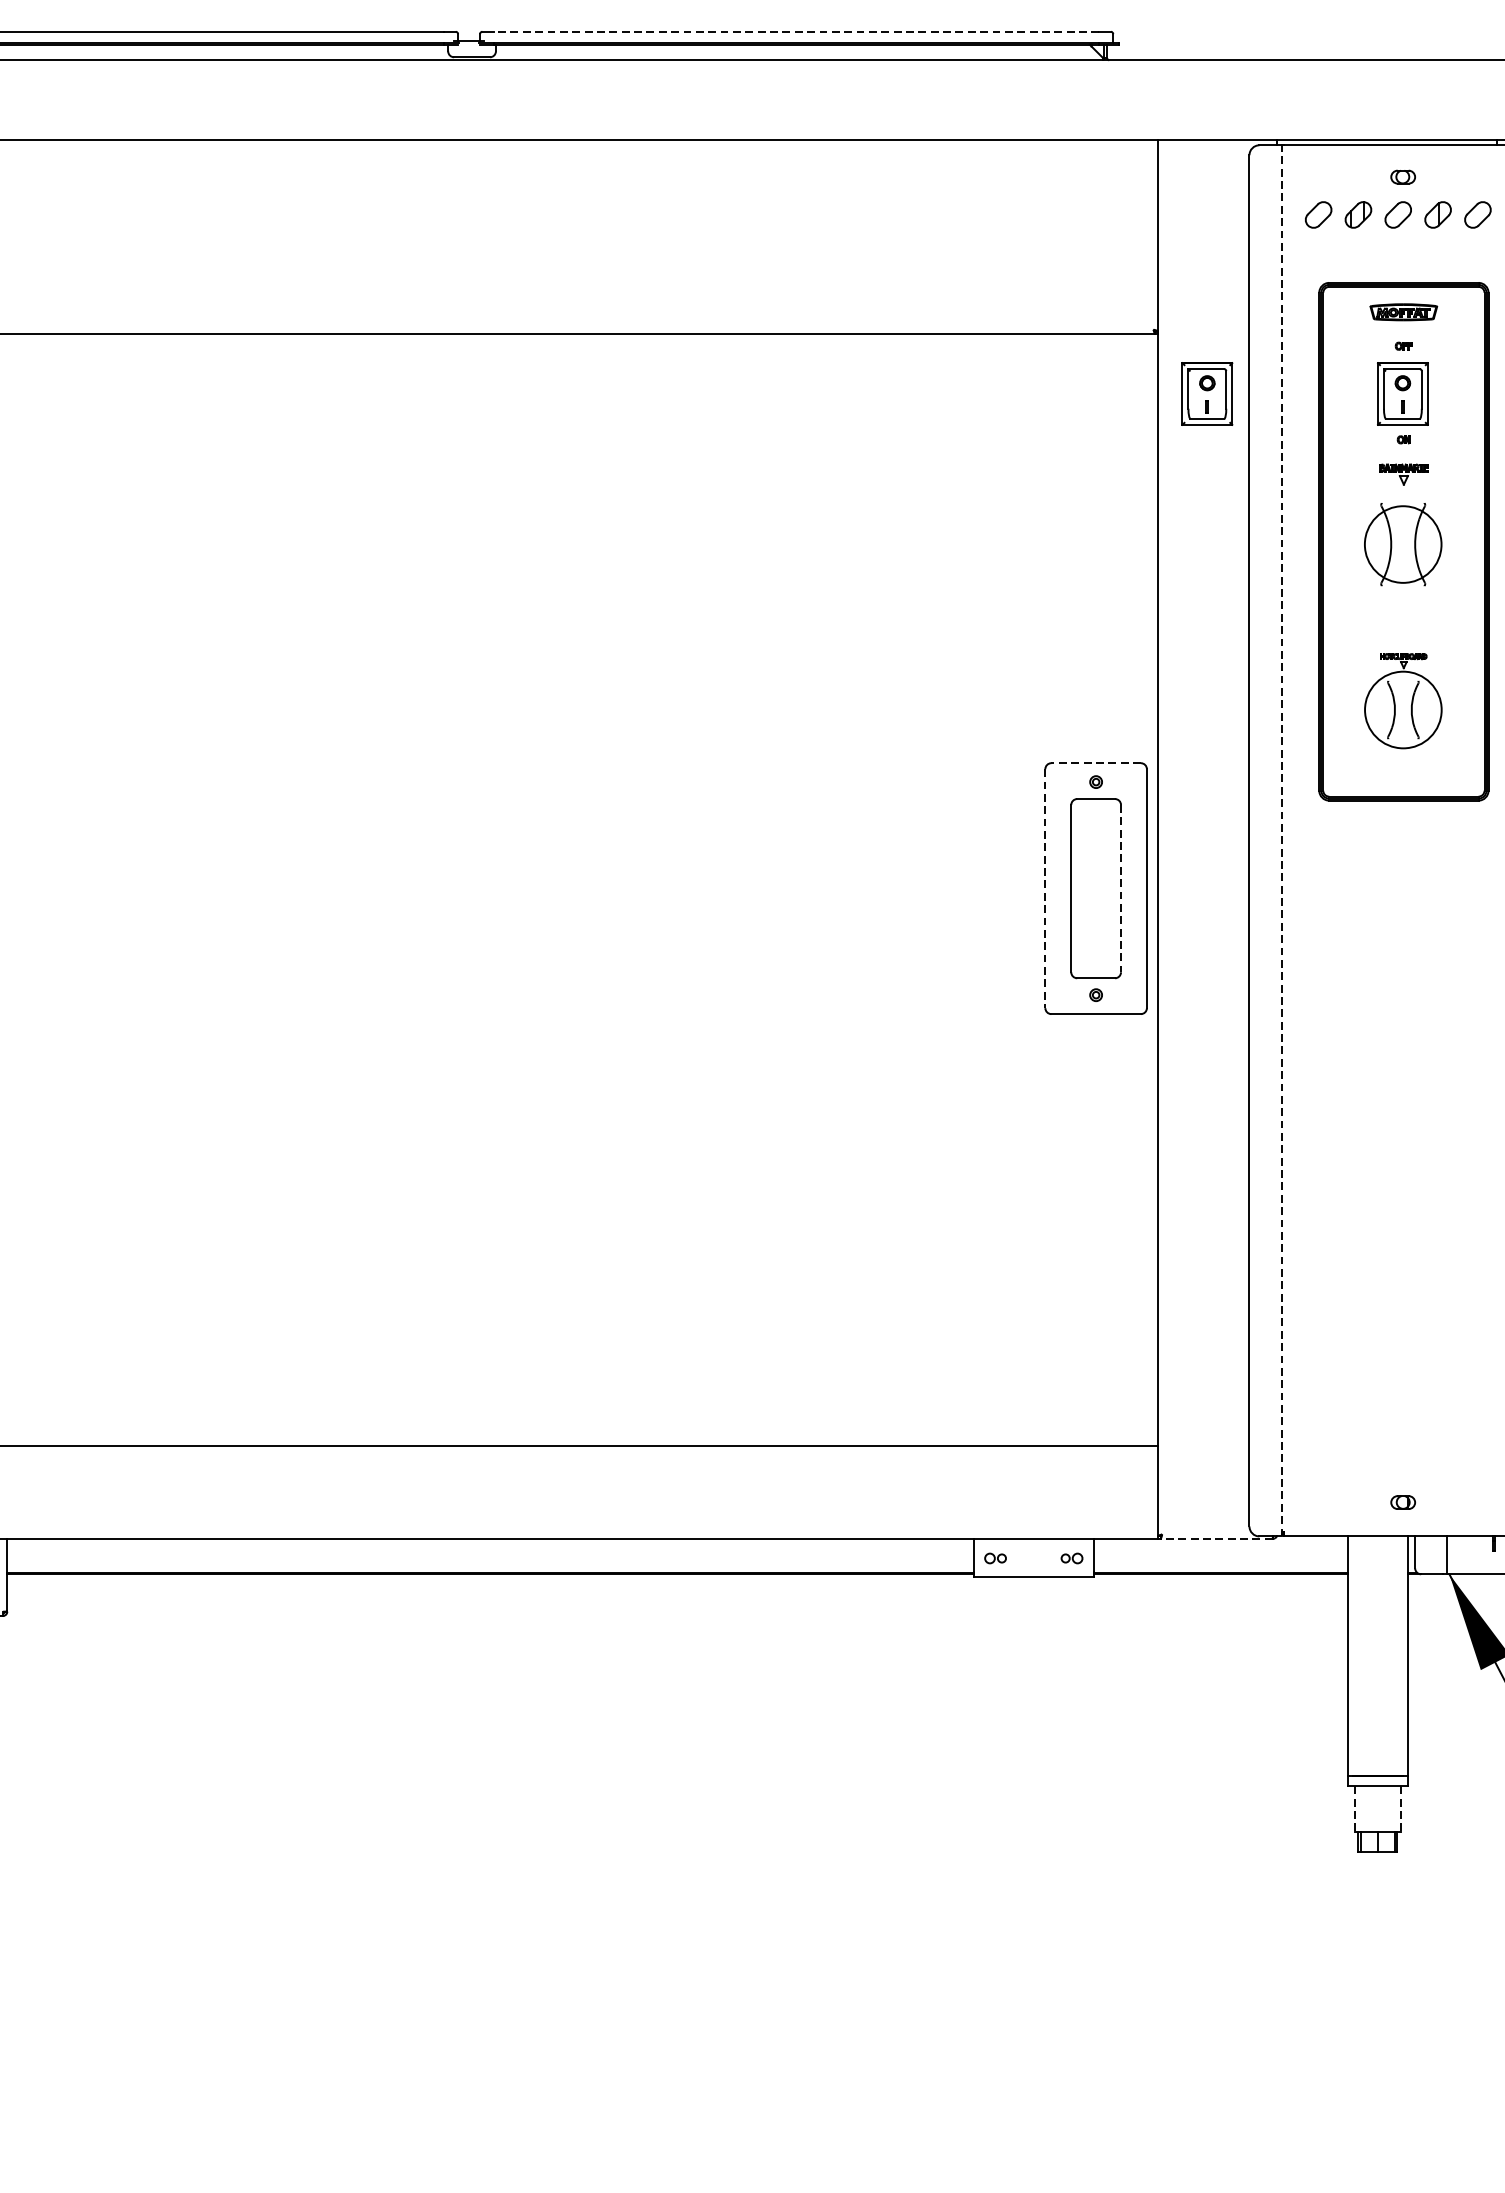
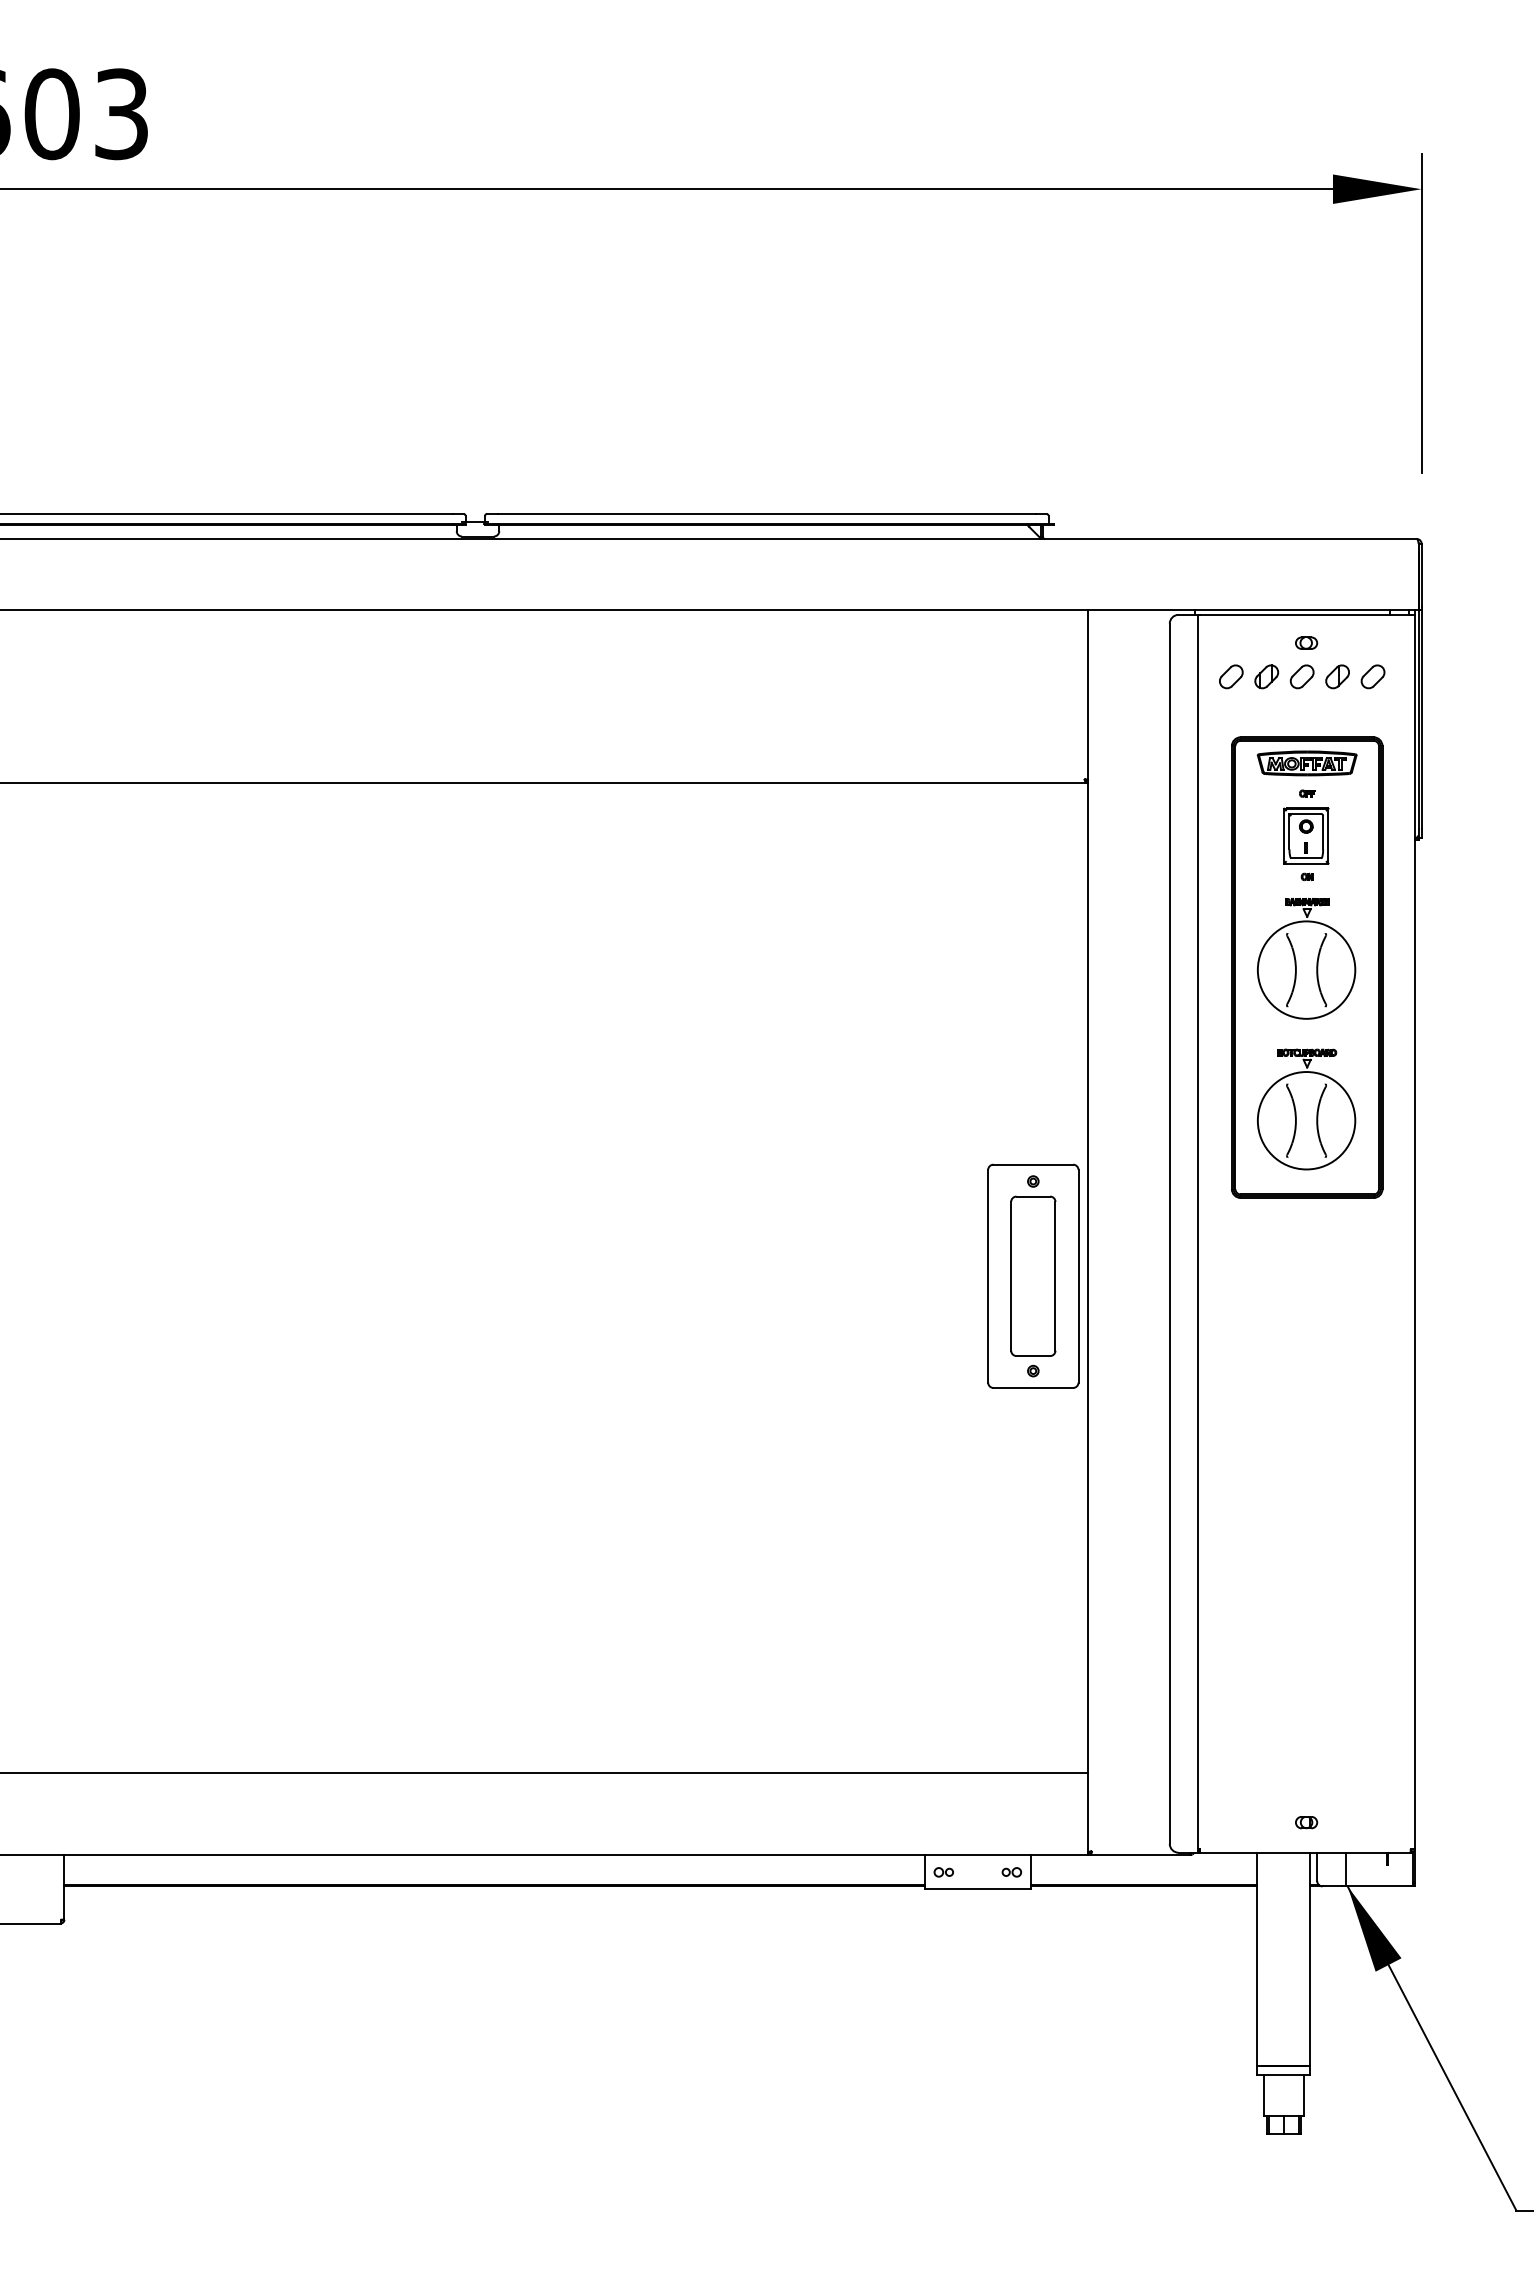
line: (796, 31) -> (766, 513), dashed -> solid
part: (1403, 312) -> (1306, 763), size x1.67
part: (1207, 393) -> (1132, 835), removed
circle: (1403, 543) -> (1306, 969), size x1.43
part: (1403, 701) -> (1306, 1109), size x1.43
line: (1096, 762) -> (1033, 1164), dashed -> solid
line: (1281, 840) -> (1198, 1233), dashed -> solid
line: (1045, 888) -> (988, 1276), dashed -> solid
line: (1121, 888) -> (1055, 1276), dashed -> solid
line: (1216, 1538) -> (1140, 1854), dashed -> solid
line: (1354, 1810) -> (1263, 2096), dashed -> solid
line: (1400, 1810) -> (1304, 2096), dashed -> solid

